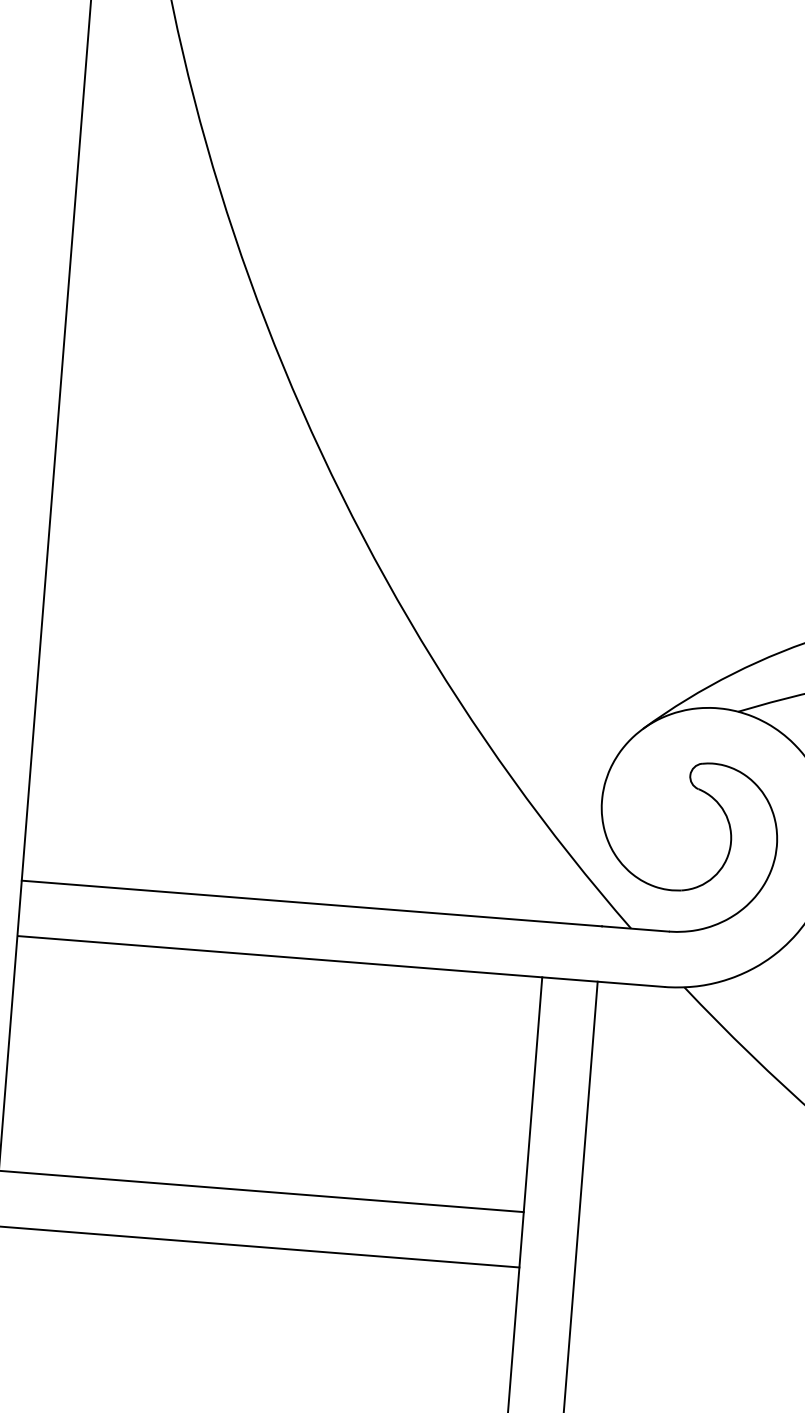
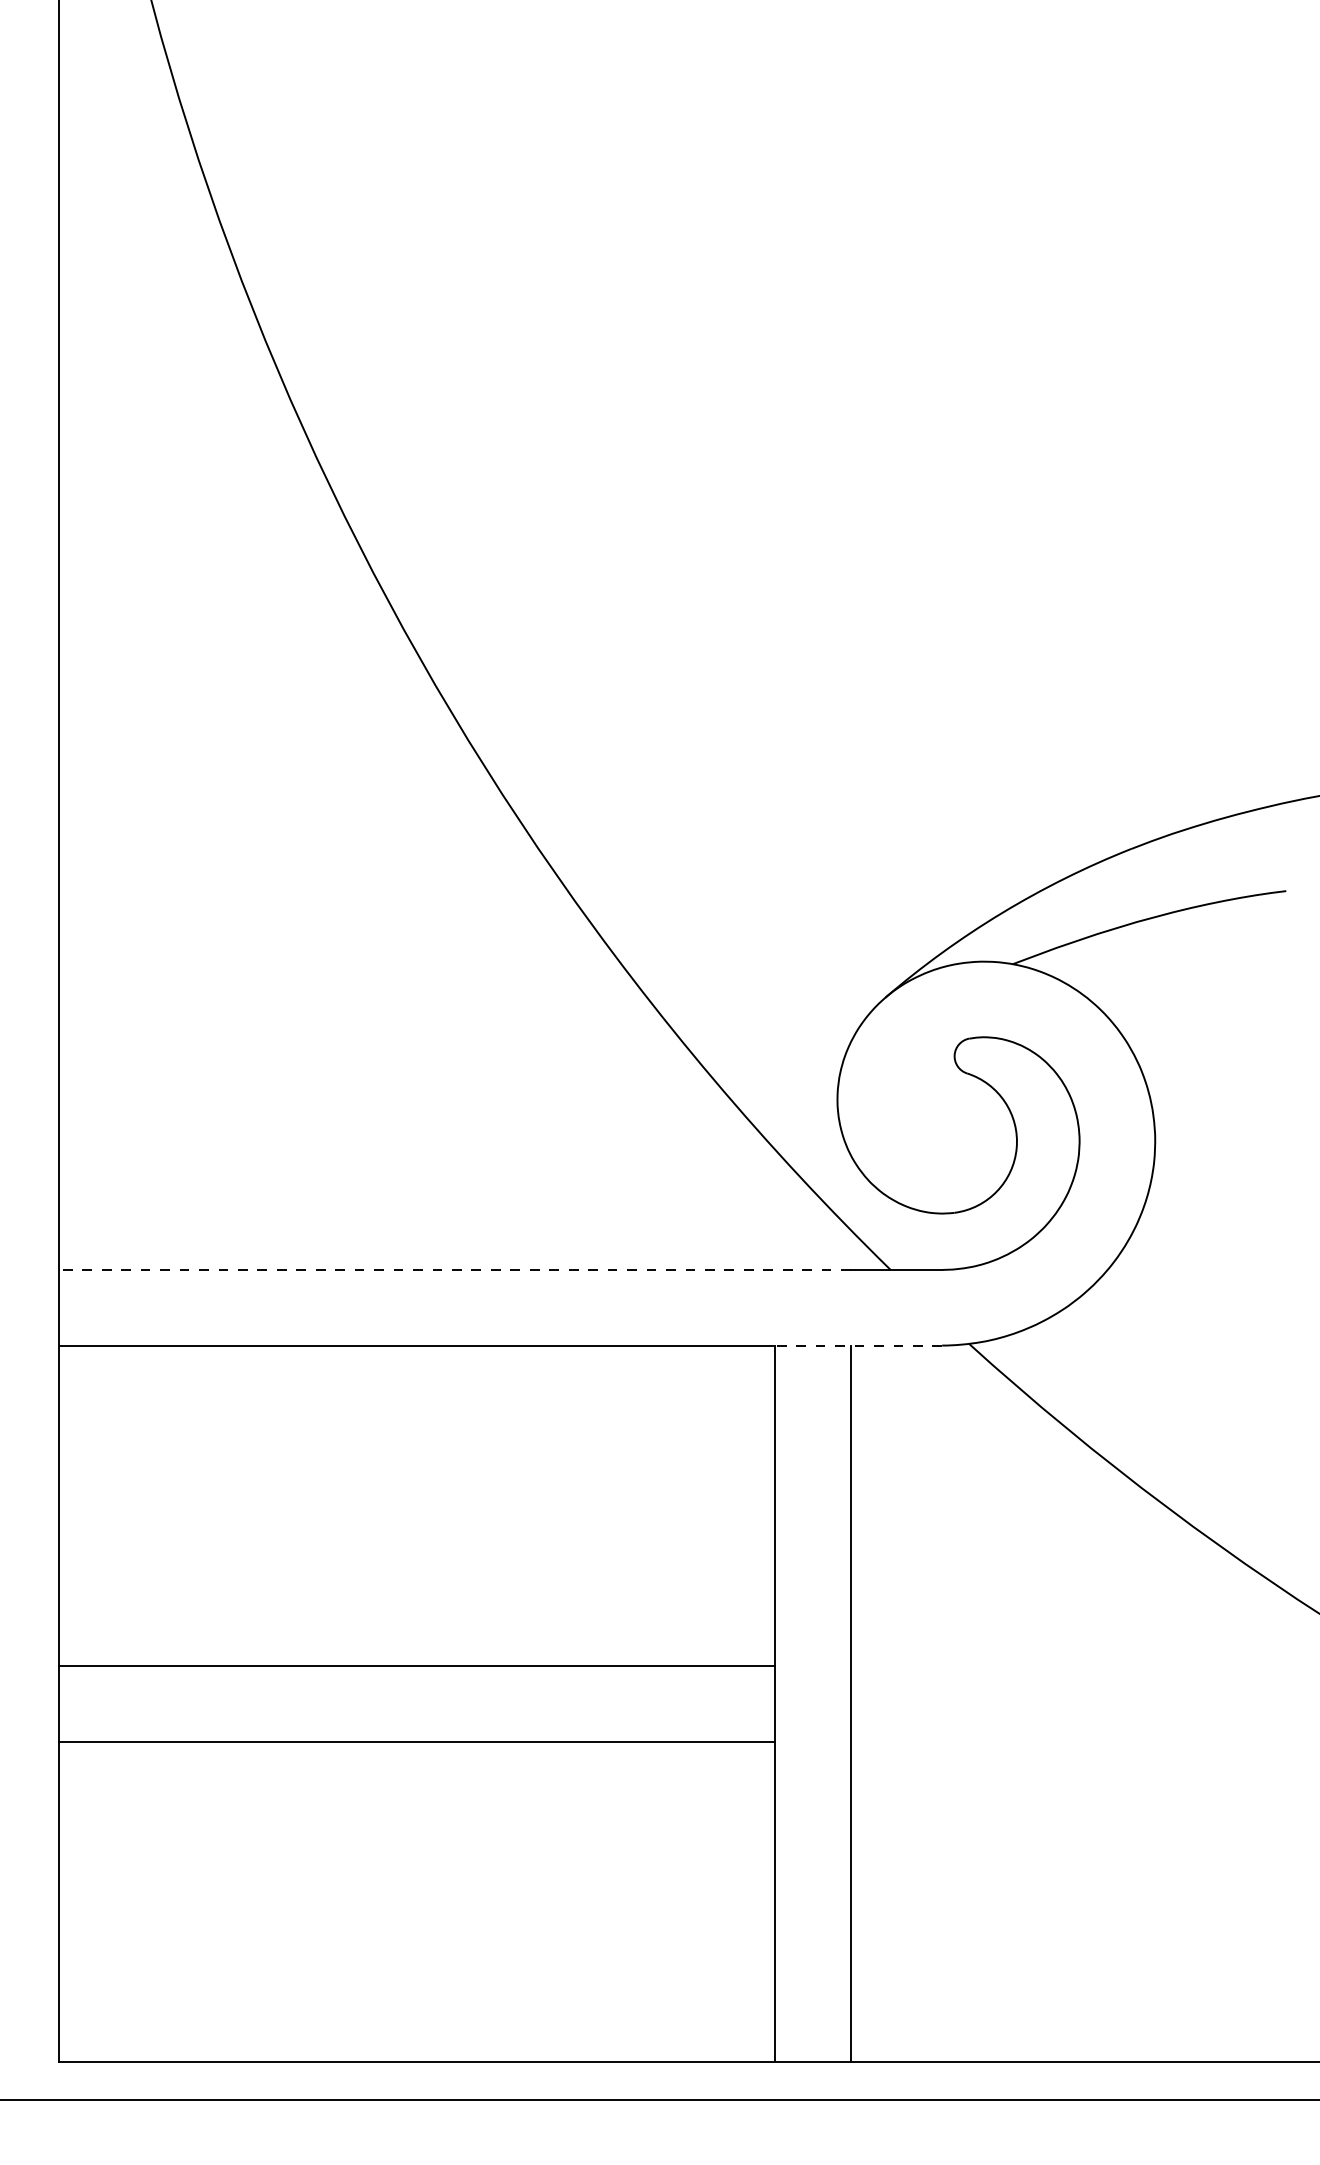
line: (311, 903) -> (454, 1269), solid -> dashed
line: (603, 982) -> (858, 1345), solid -> dashed

